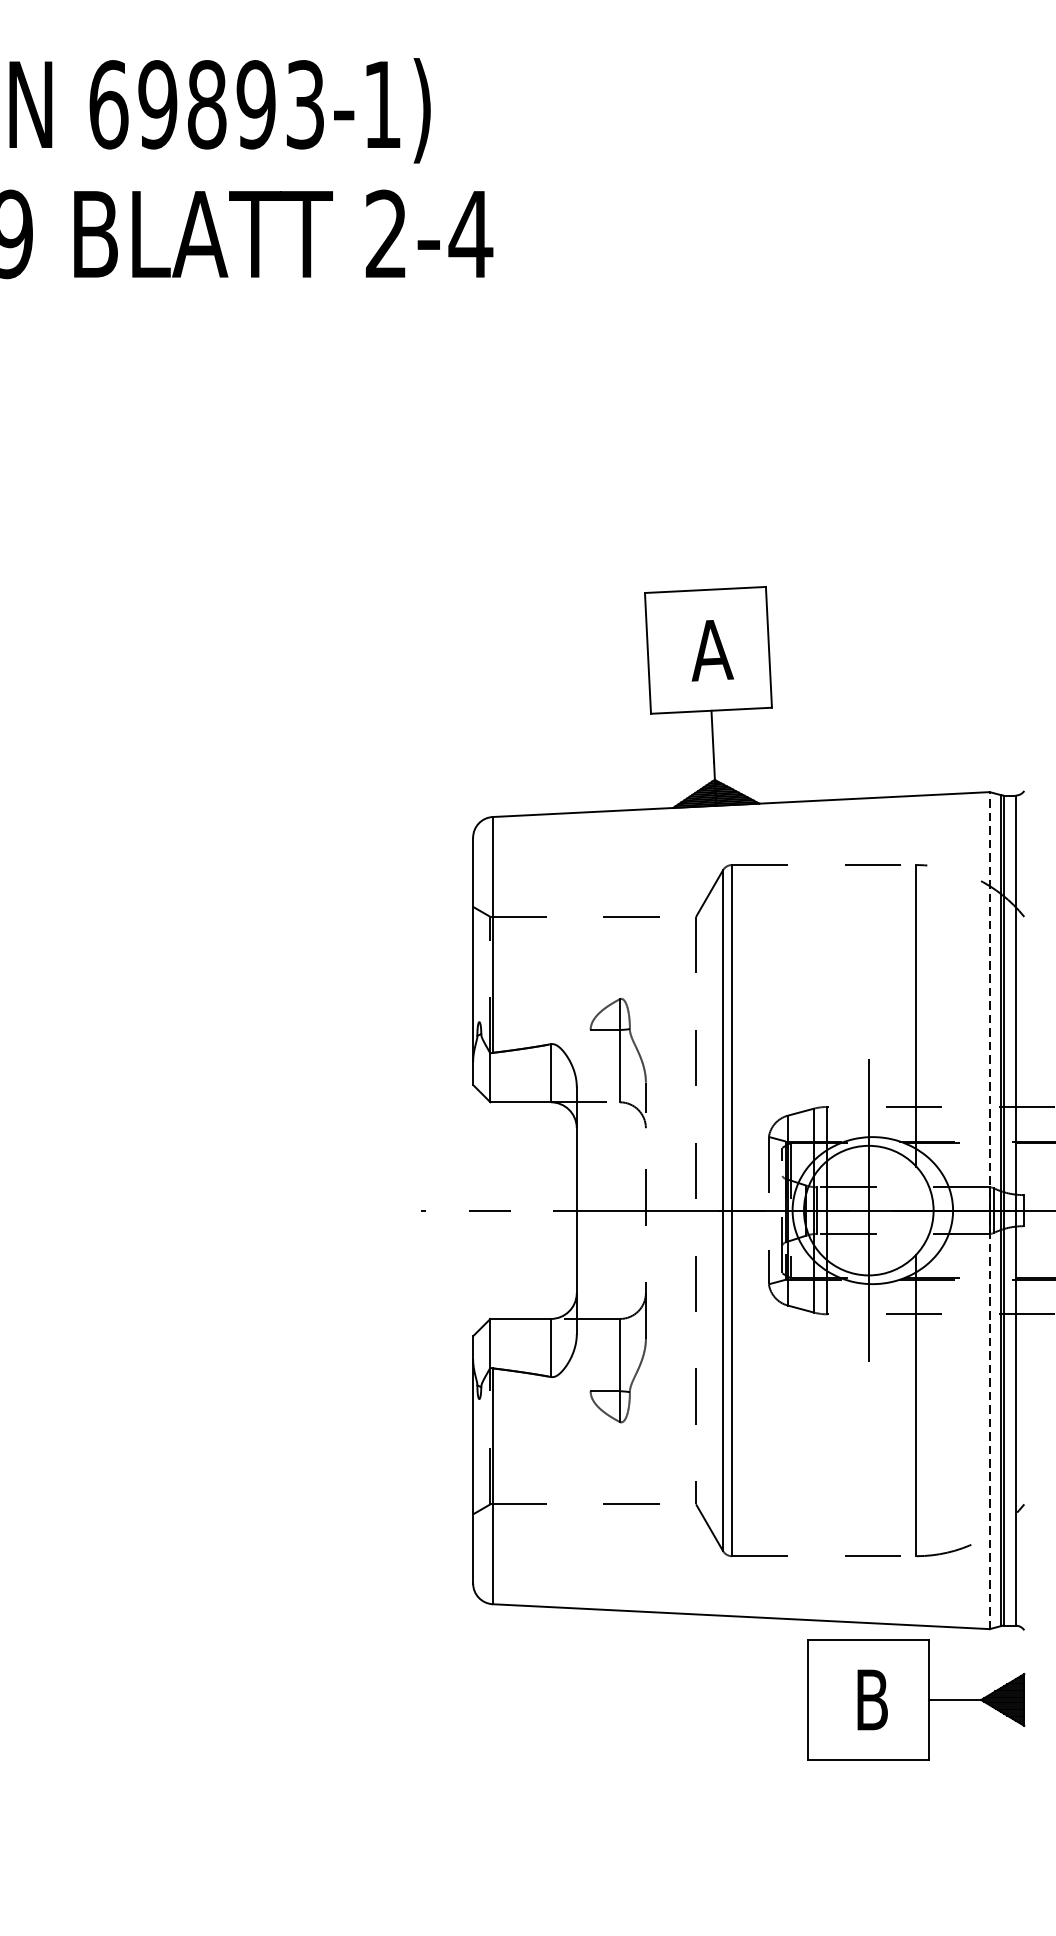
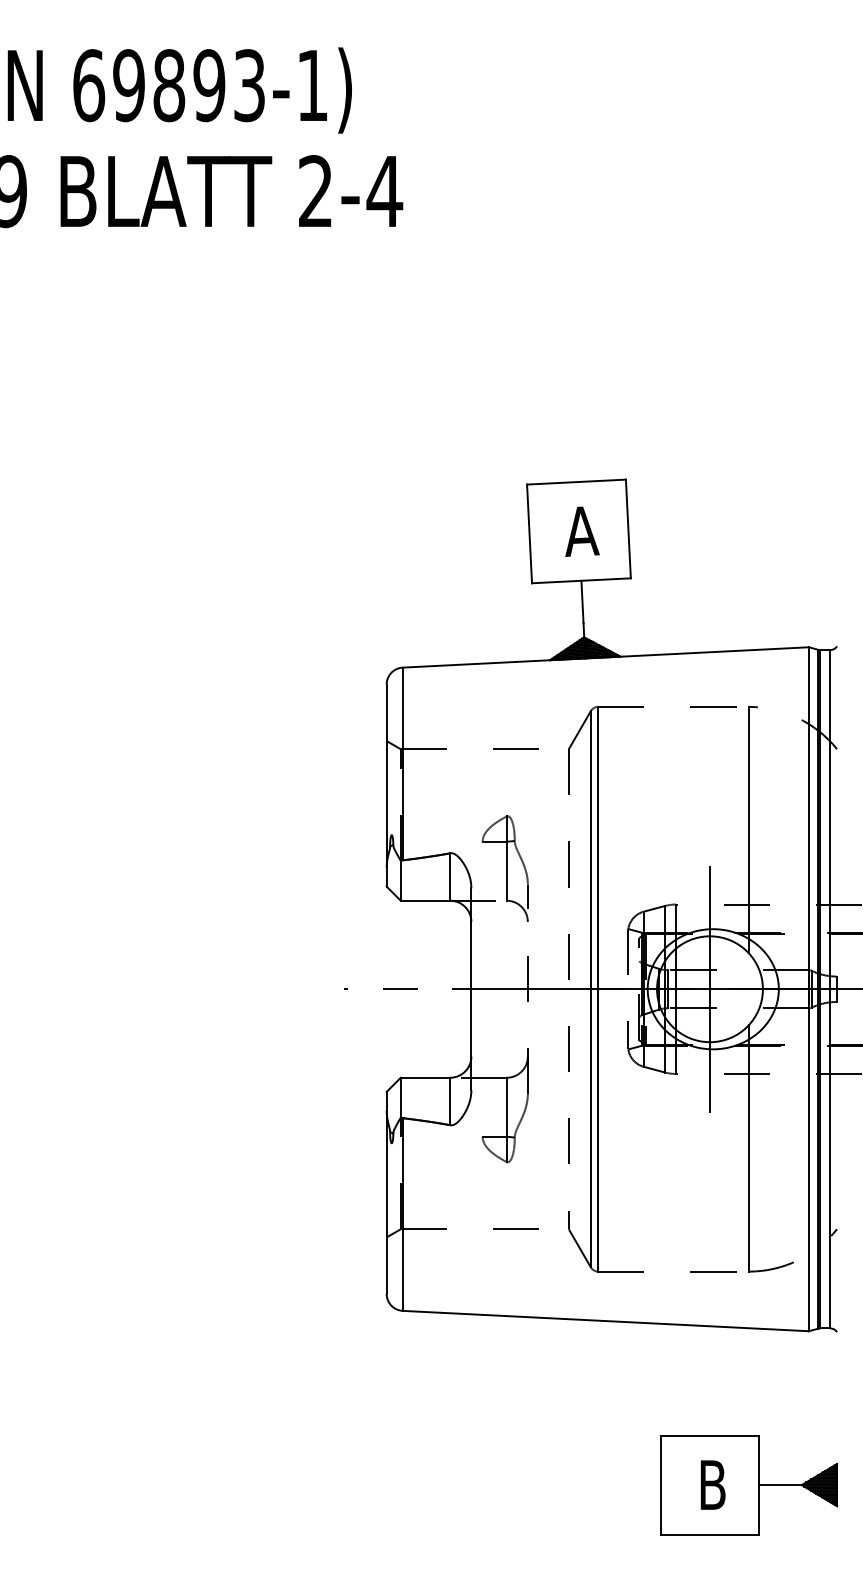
line: (989, 1210) -> (808, 989), dashed -> solid
part: (917, 1700) -> (749, 1485), moved

